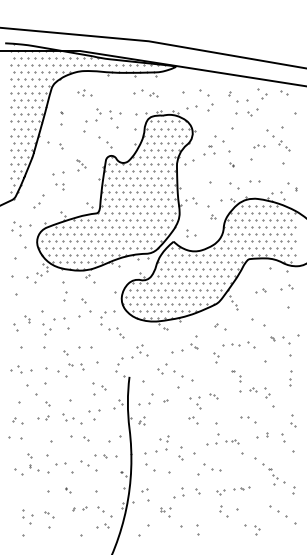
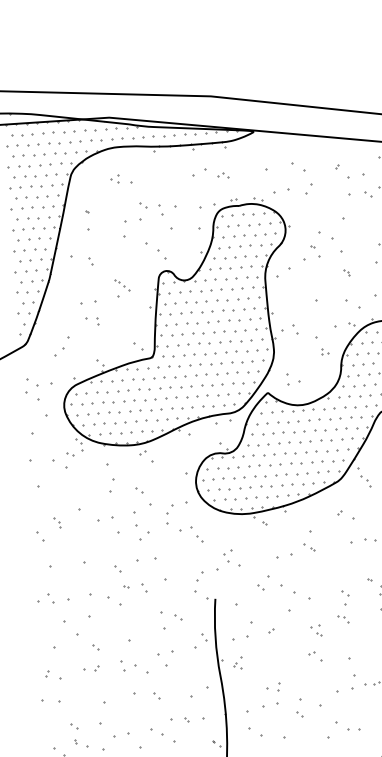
part: (46, 329) -> (142, 532), moved
part: (216, 357) -> (345, 597), moved
part: (195, 402) -> (316, 630), size x0.6

